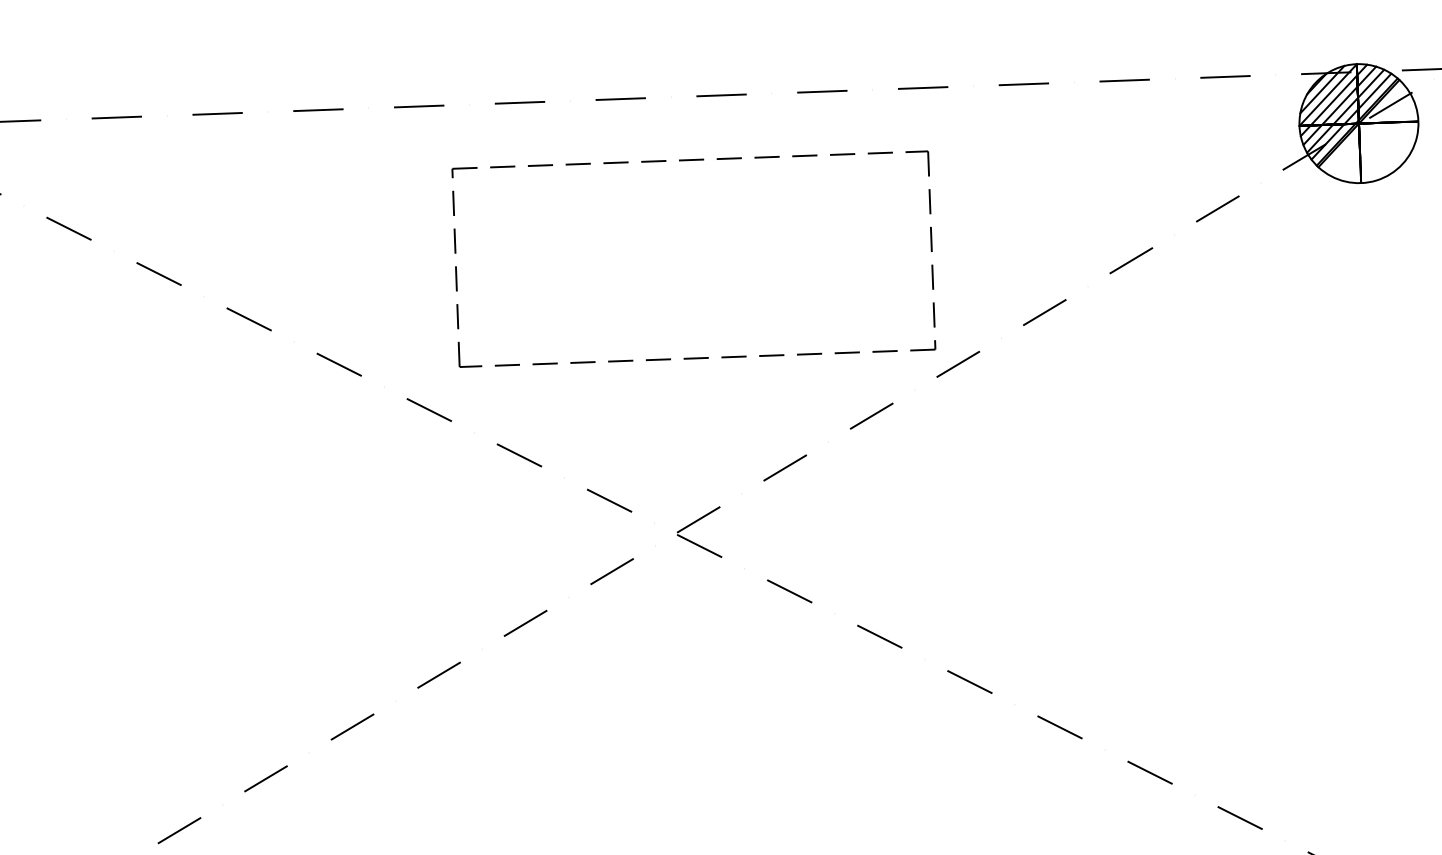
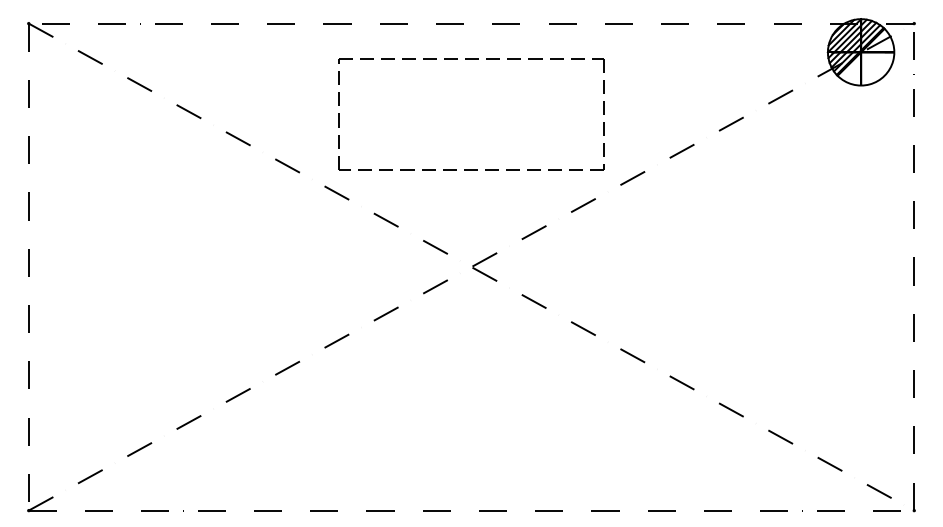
part: (690, 160) -> (471, 59), moved

